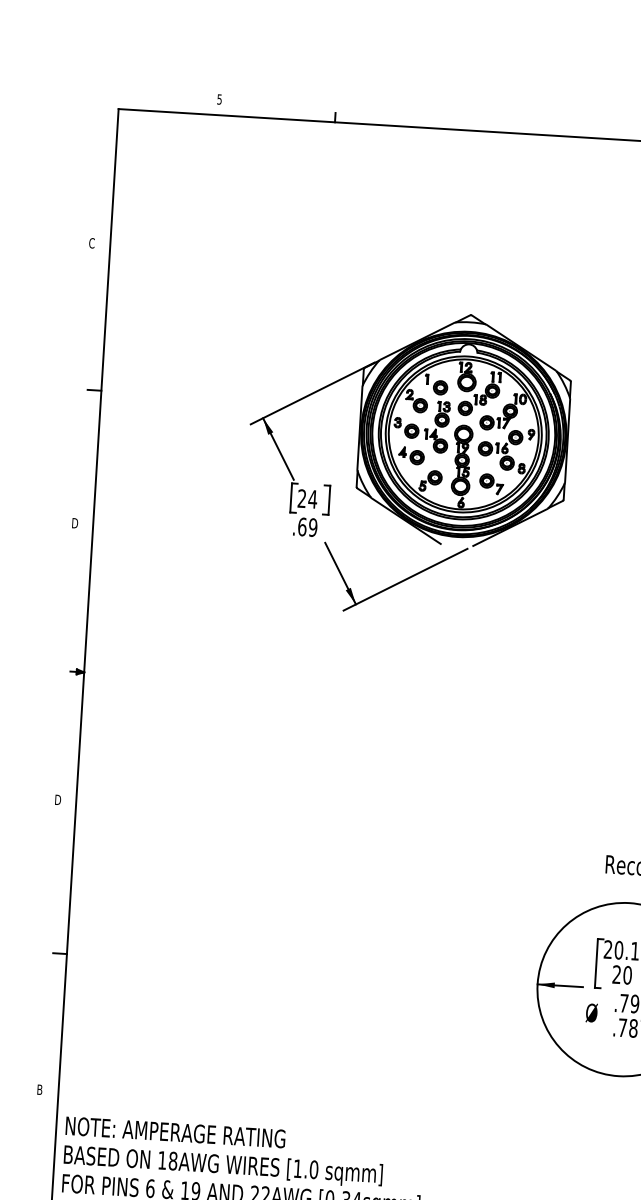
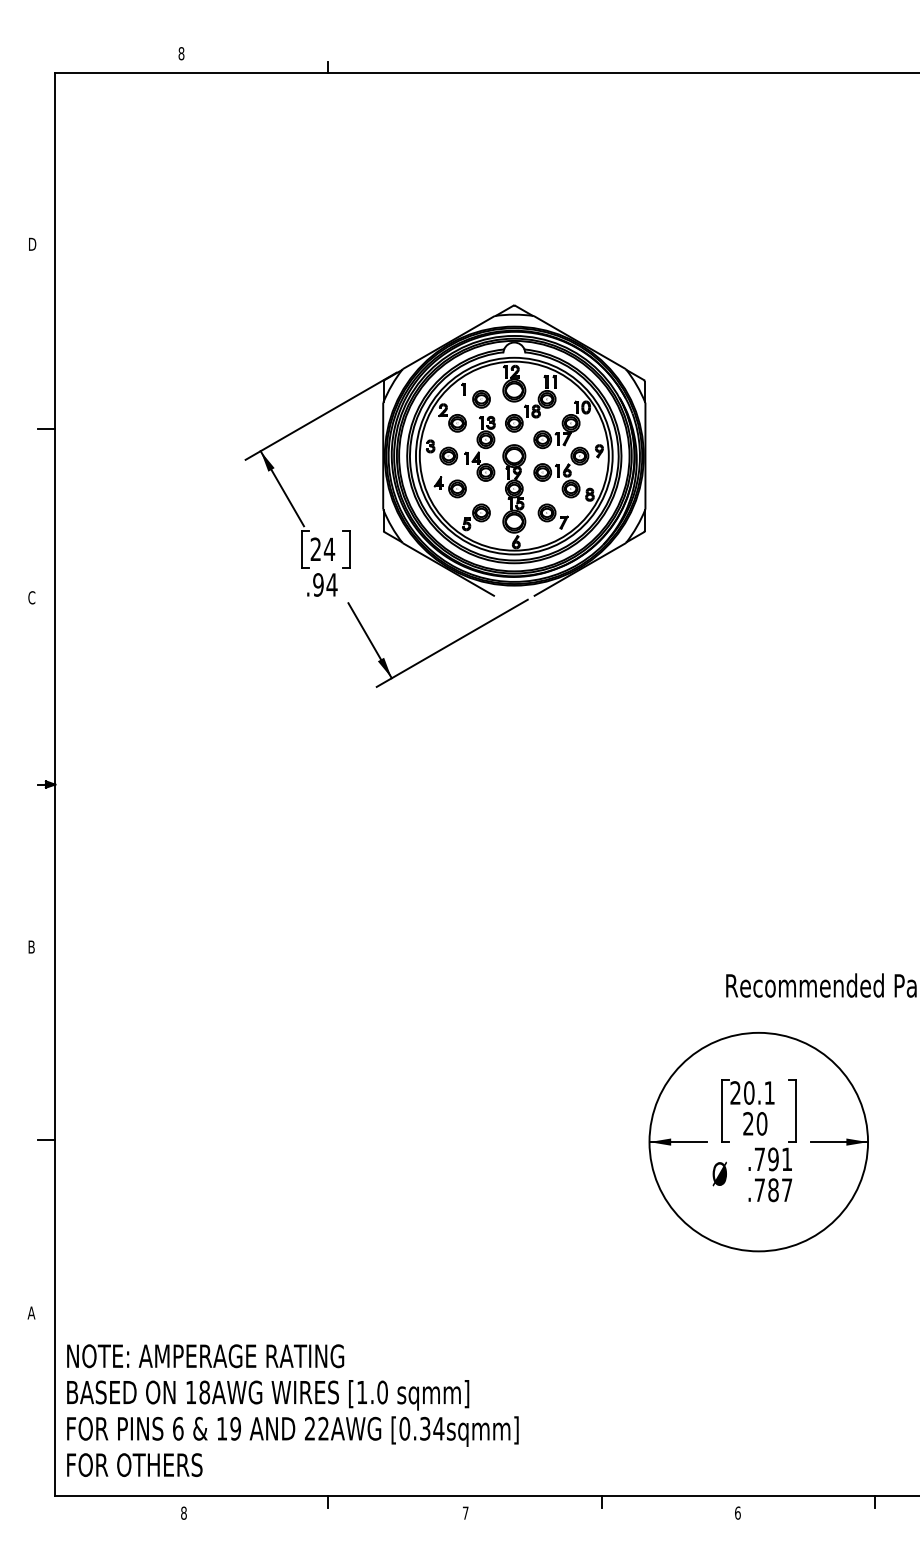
text: (219, 99) -> (181, 53), 5 -> 8
text: (92, 242) -> (32, 243), C -> D
text: (75, 523) -> (32, 597), D -> C
text: (307, 526) -> (325, 584), .69 -> .94
text: (58, 800) -> (32, 947), D -> B
text: (39, 1089) -> (31, 1312), B -> A

